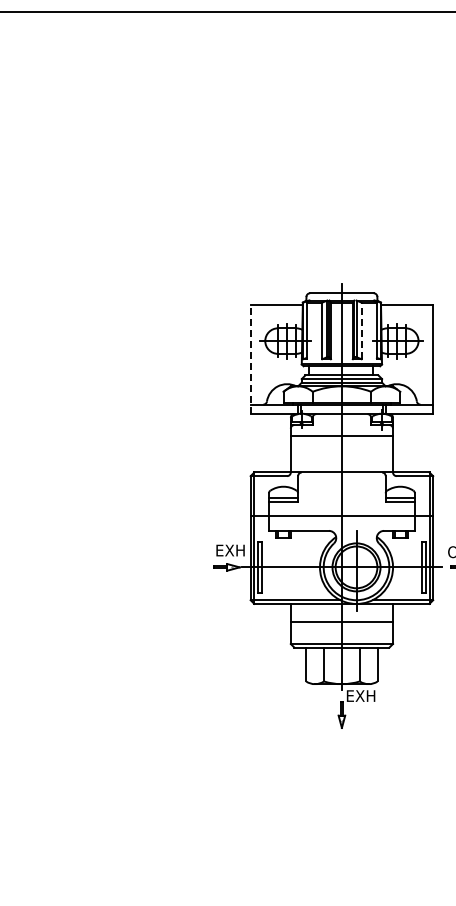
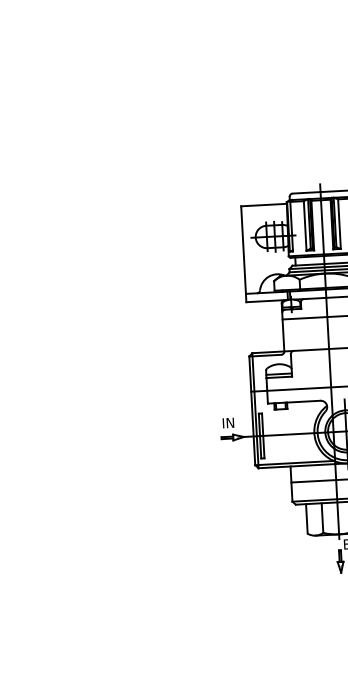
line: (361, 330) -> (339, 223), dashed -> solid
line: (250, 359) -> (243, 254), dashed -> solid
text: (230, 550) -> (235, 422), EXH -> IN

